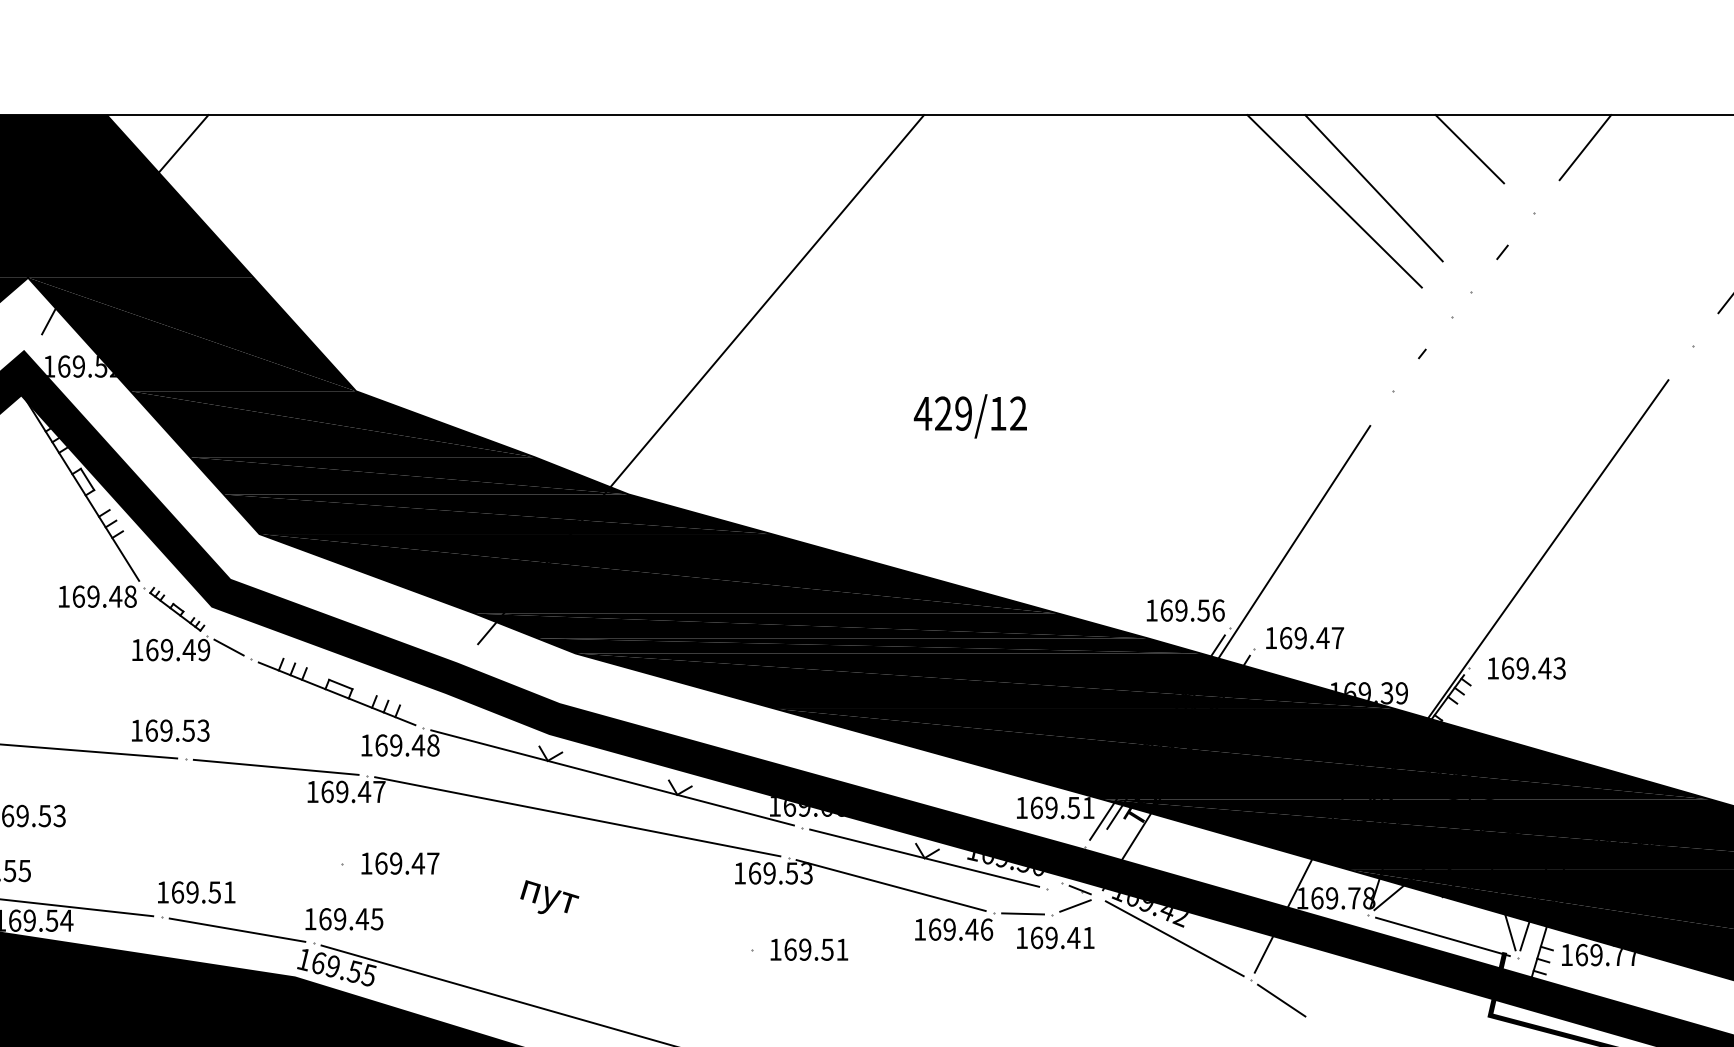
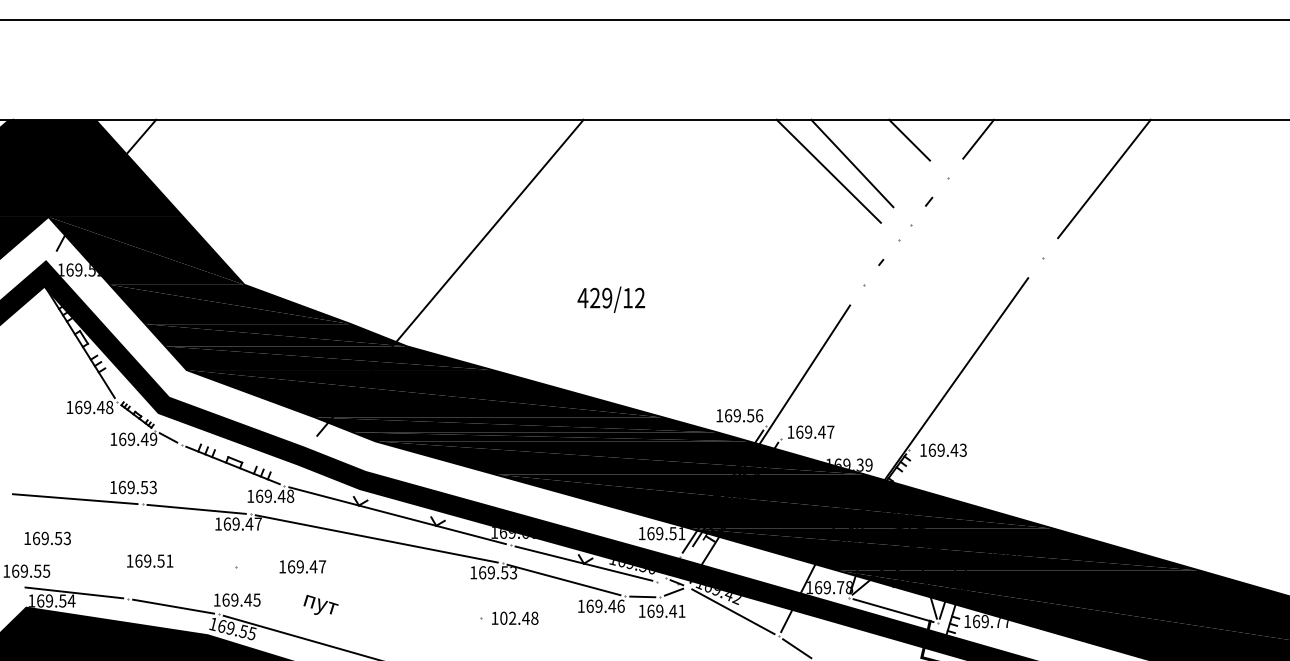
text: (399, 862) -> (302, 566), moved
text: (197, 891) -> (150, 560), moved
text: (548, 896) -> (320, 604), moved
text: (816, 948) -> (519, 617), 169.51 -> 102.48

